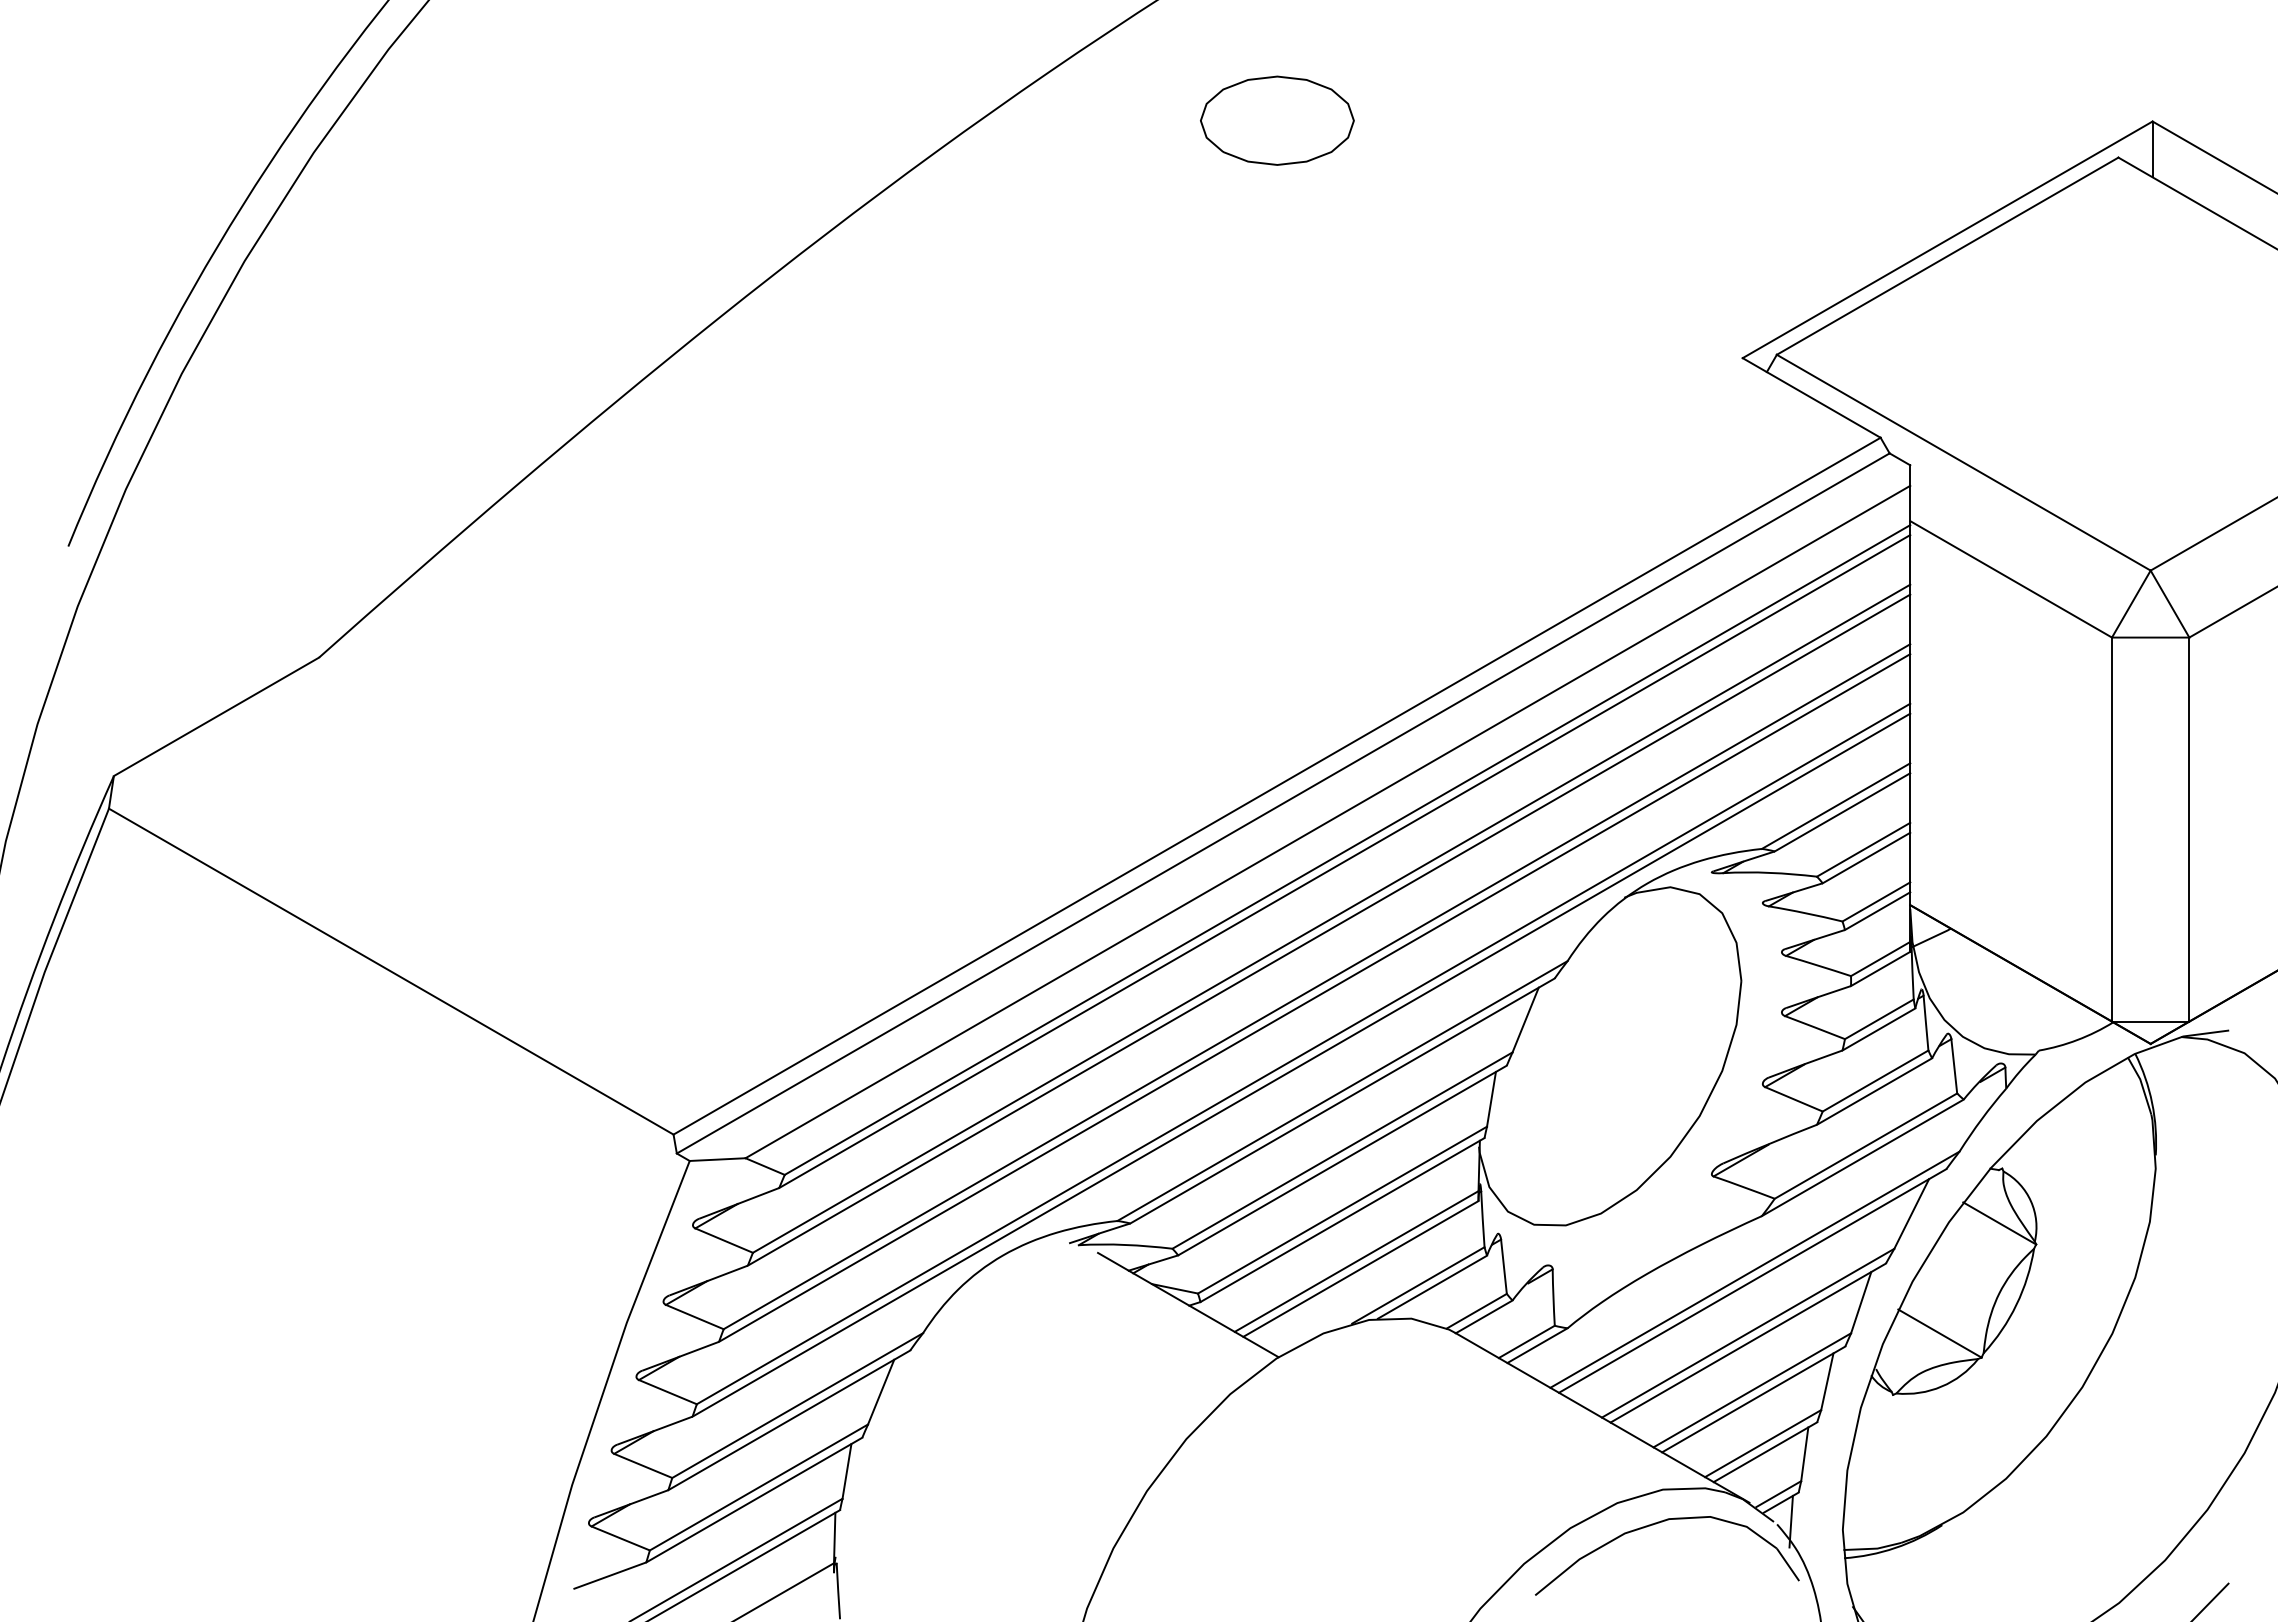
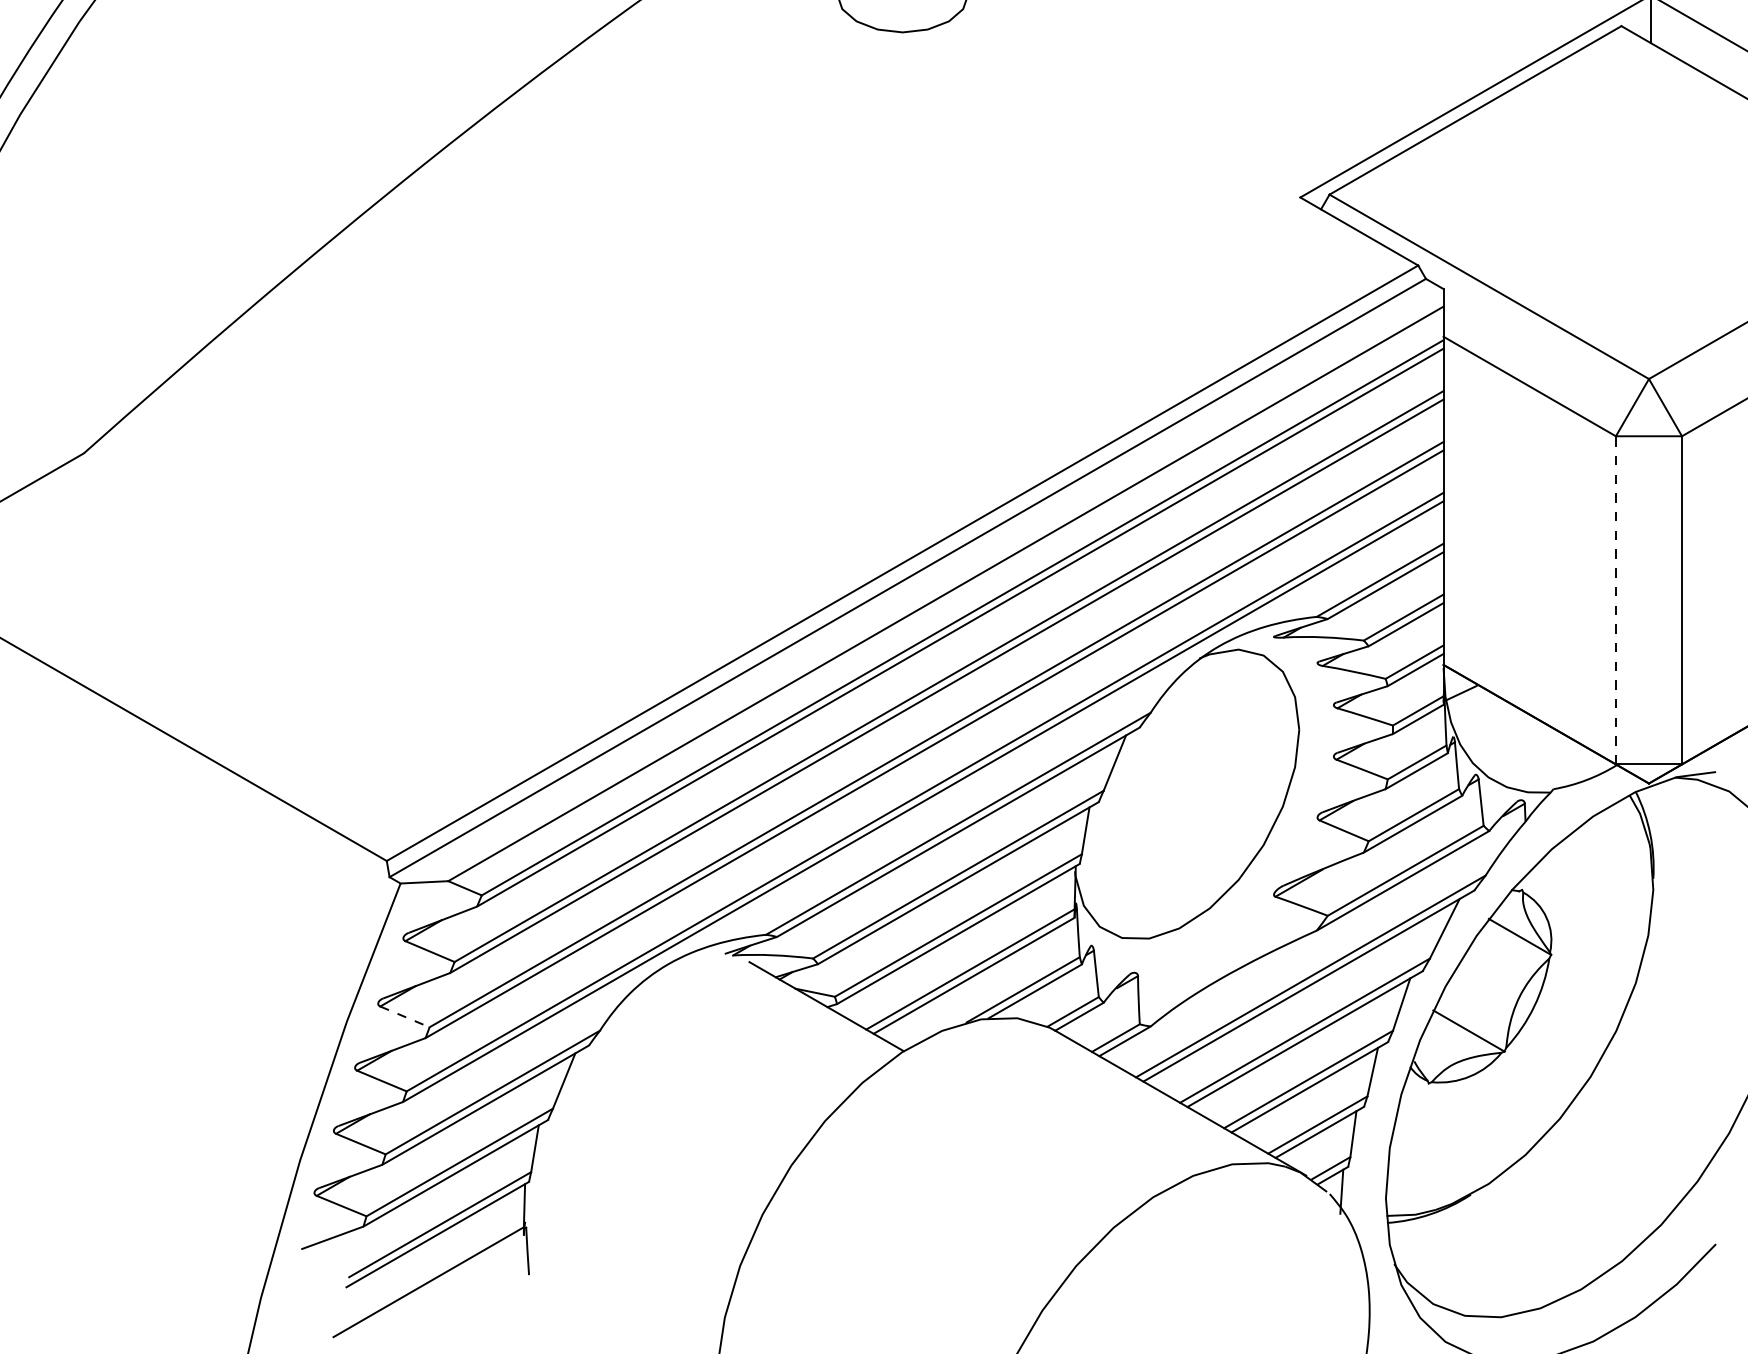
line: (2112, 829) -> (1616, 600), solid -> dashed
line: (695, 1317) -> (405, 1017), solid -> dashed
part: (1656, 1524) -> (1226, 1194), removed

